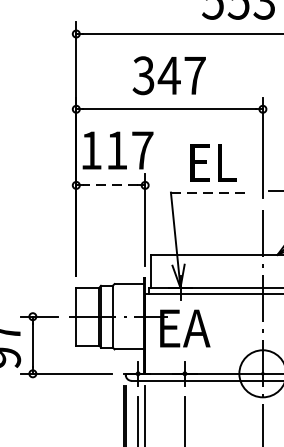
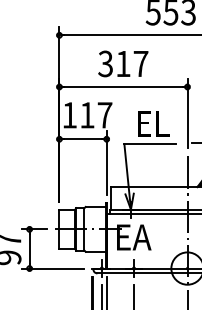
text: (169, 75) -> (123, 63), 347 -> 317
line: (111, 185) -> (83, 139), dashed -> solid
line: (208, 193) -> (150, 144), dashed -> solid

